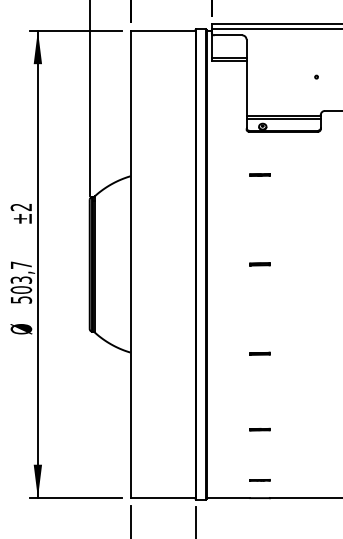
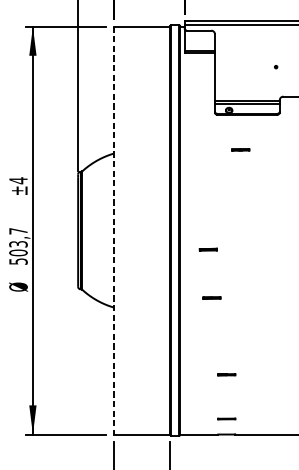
line: (259, 174) -> (240, 149), moved
text: (20, 207) -> (17, 180), ±2 -> ±4
line: (130, 264) -> (113, 230), solid -> dashed
line: (259, 264) -> (207, 249), moved
line: (259, 353) -> (211, 297), moved

